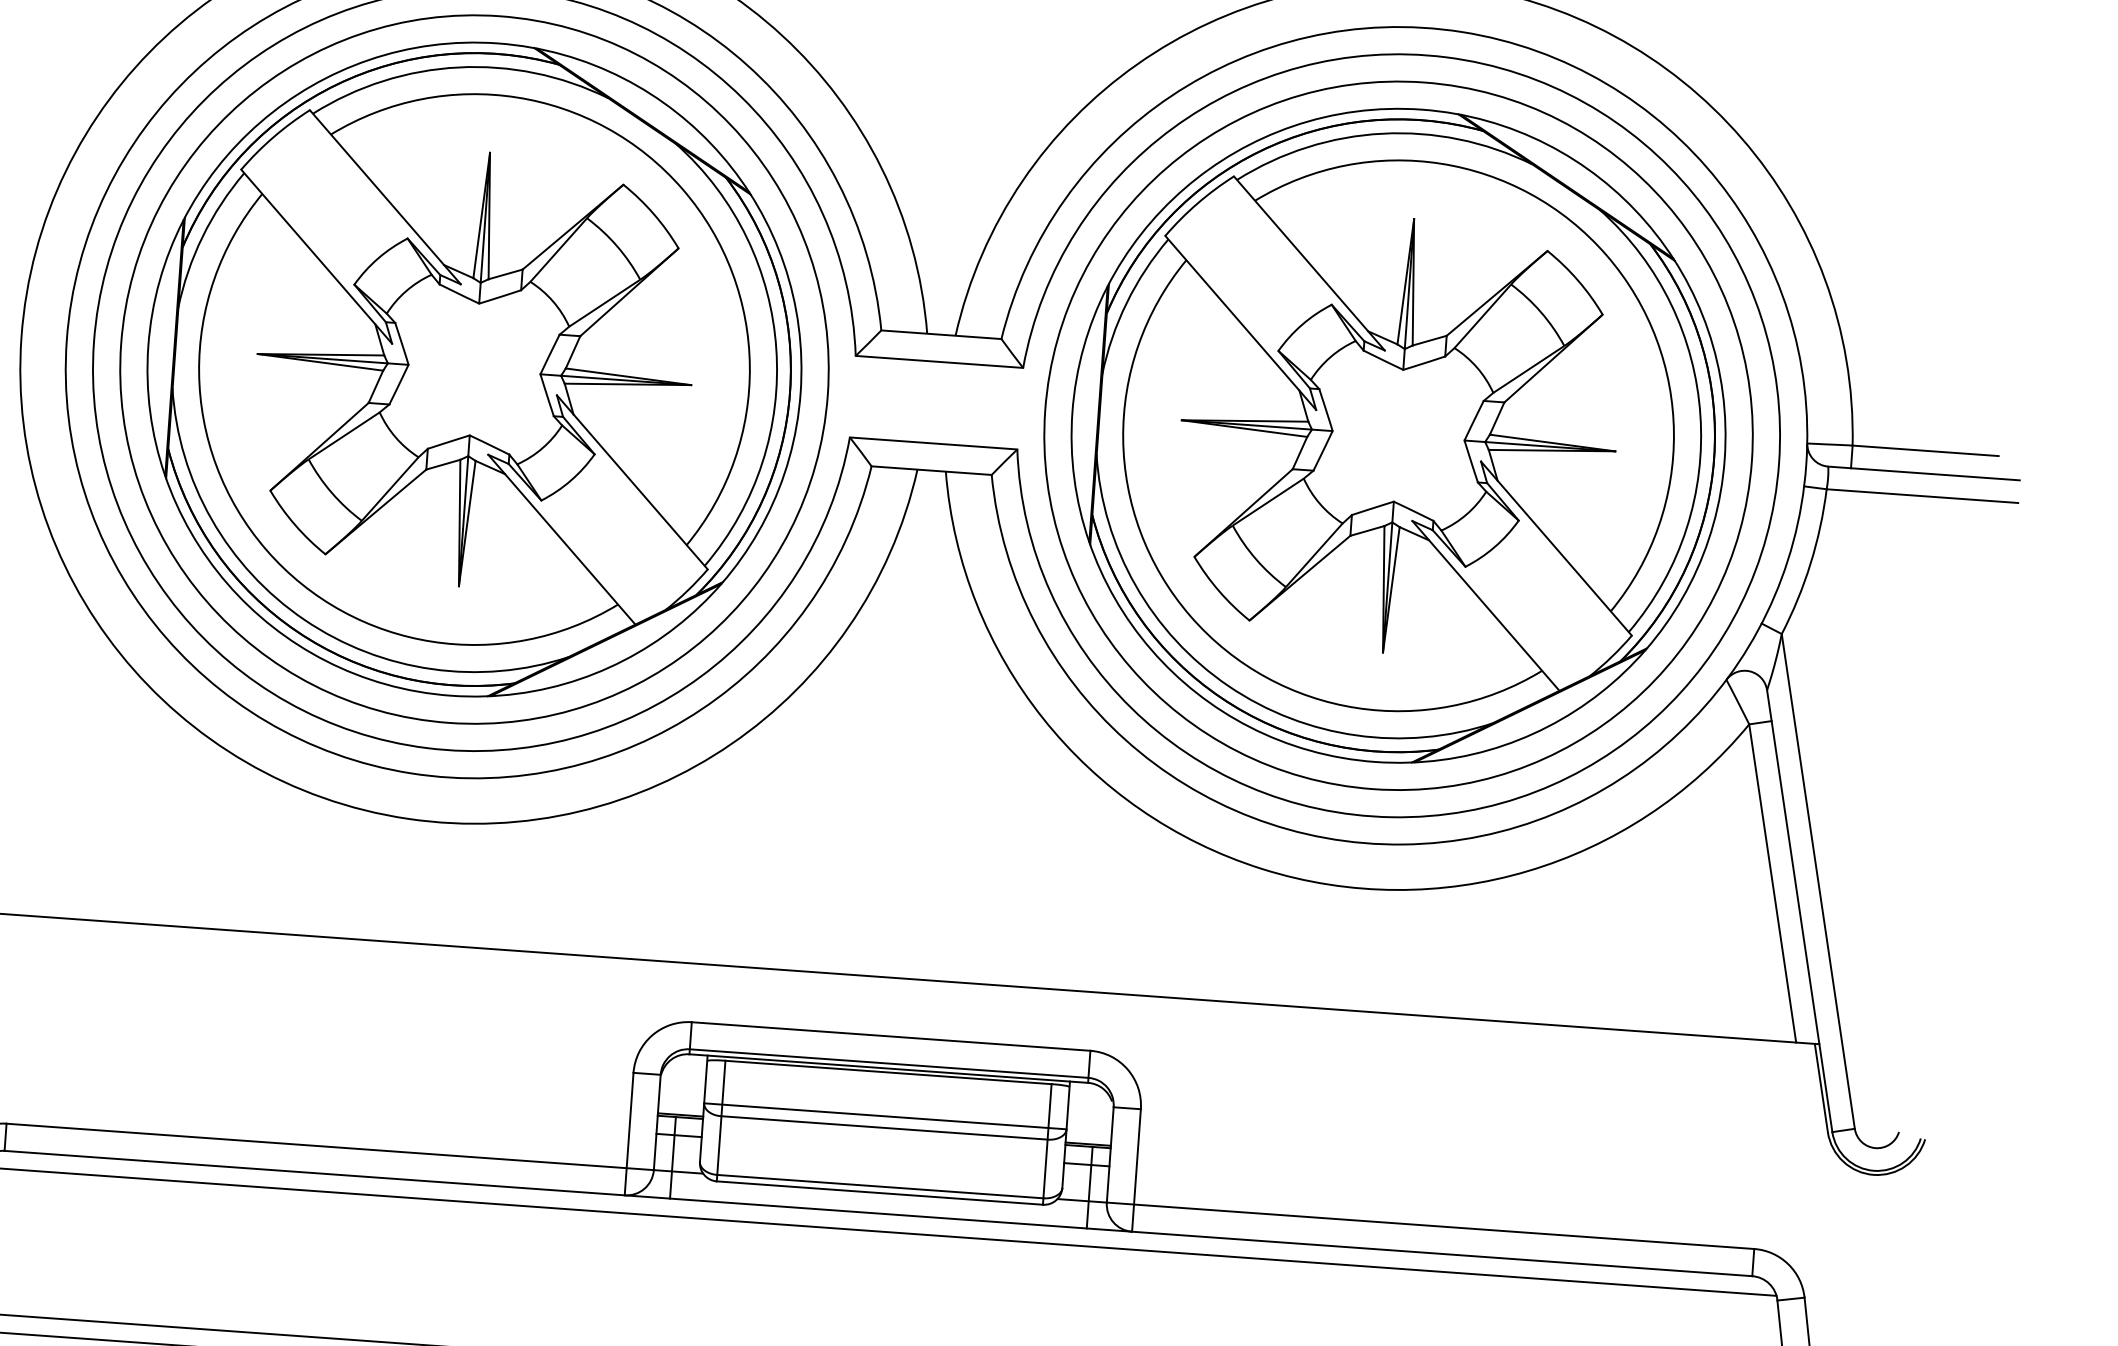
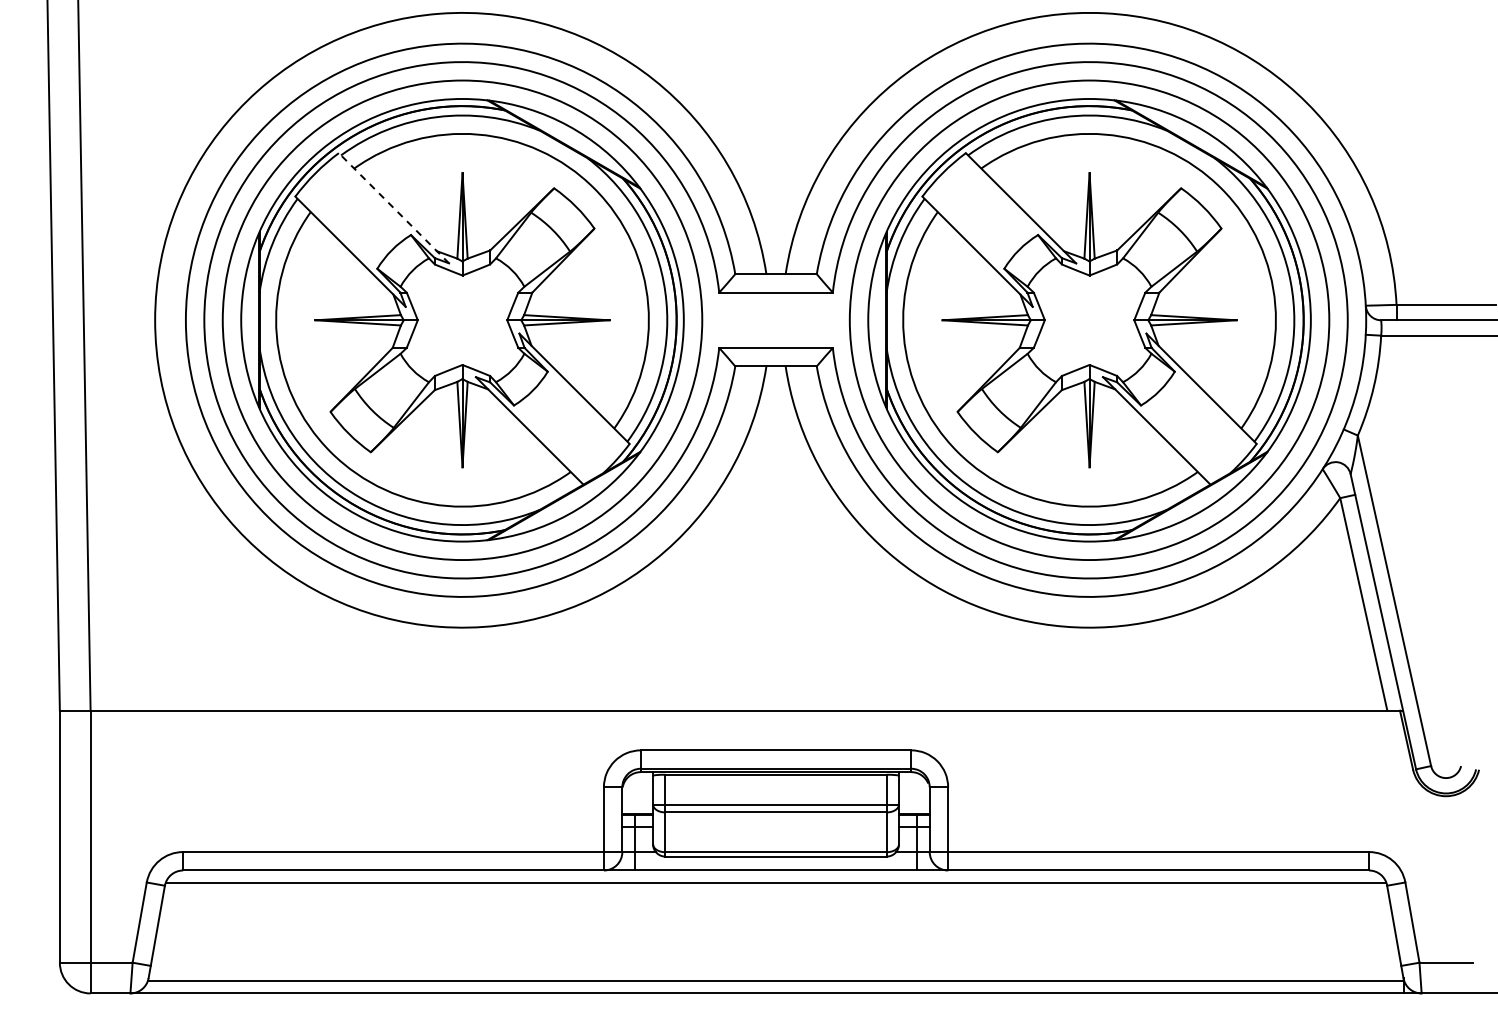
line: (384, 197) -> (393, 208), solid -> dashed

